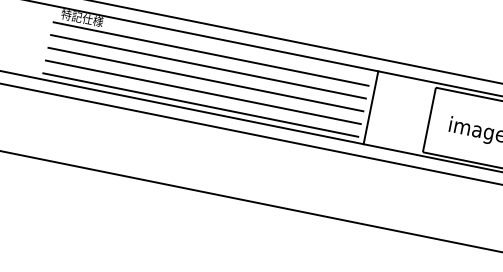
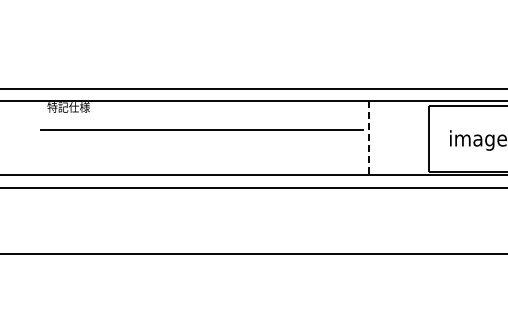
line: (210, 54) -> (201, 117), removed
line: (205, 79) -> (201, 143), removed
line: (202, 92) -> (201, 156), removed
line: (200, 105) -> (201, 169), removed
line: (371, 108) -> (369, 138), solid -> dashed

